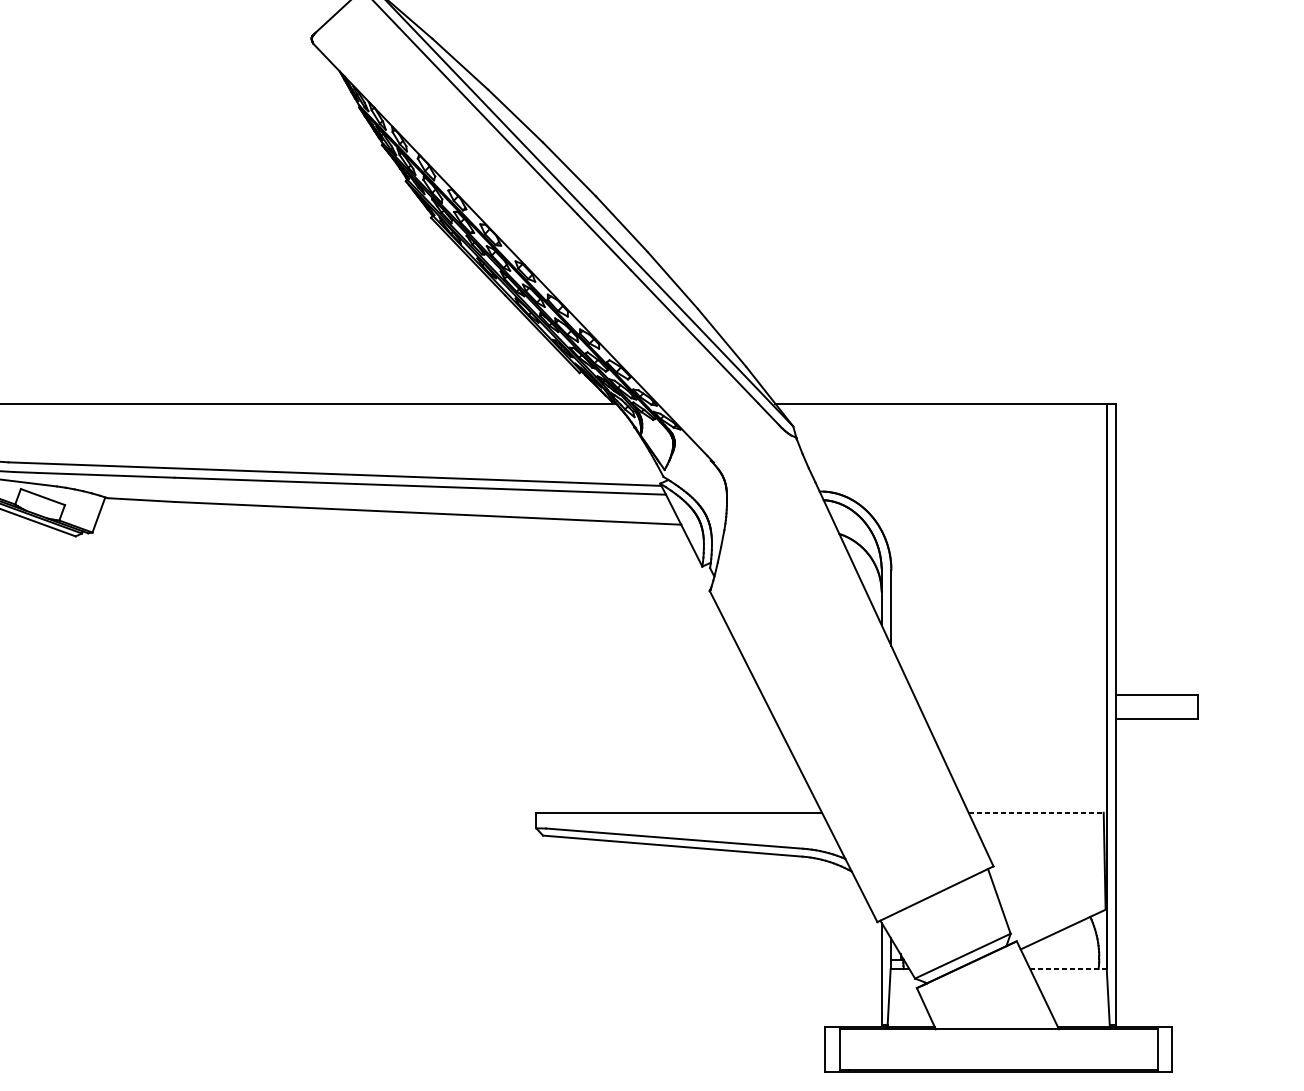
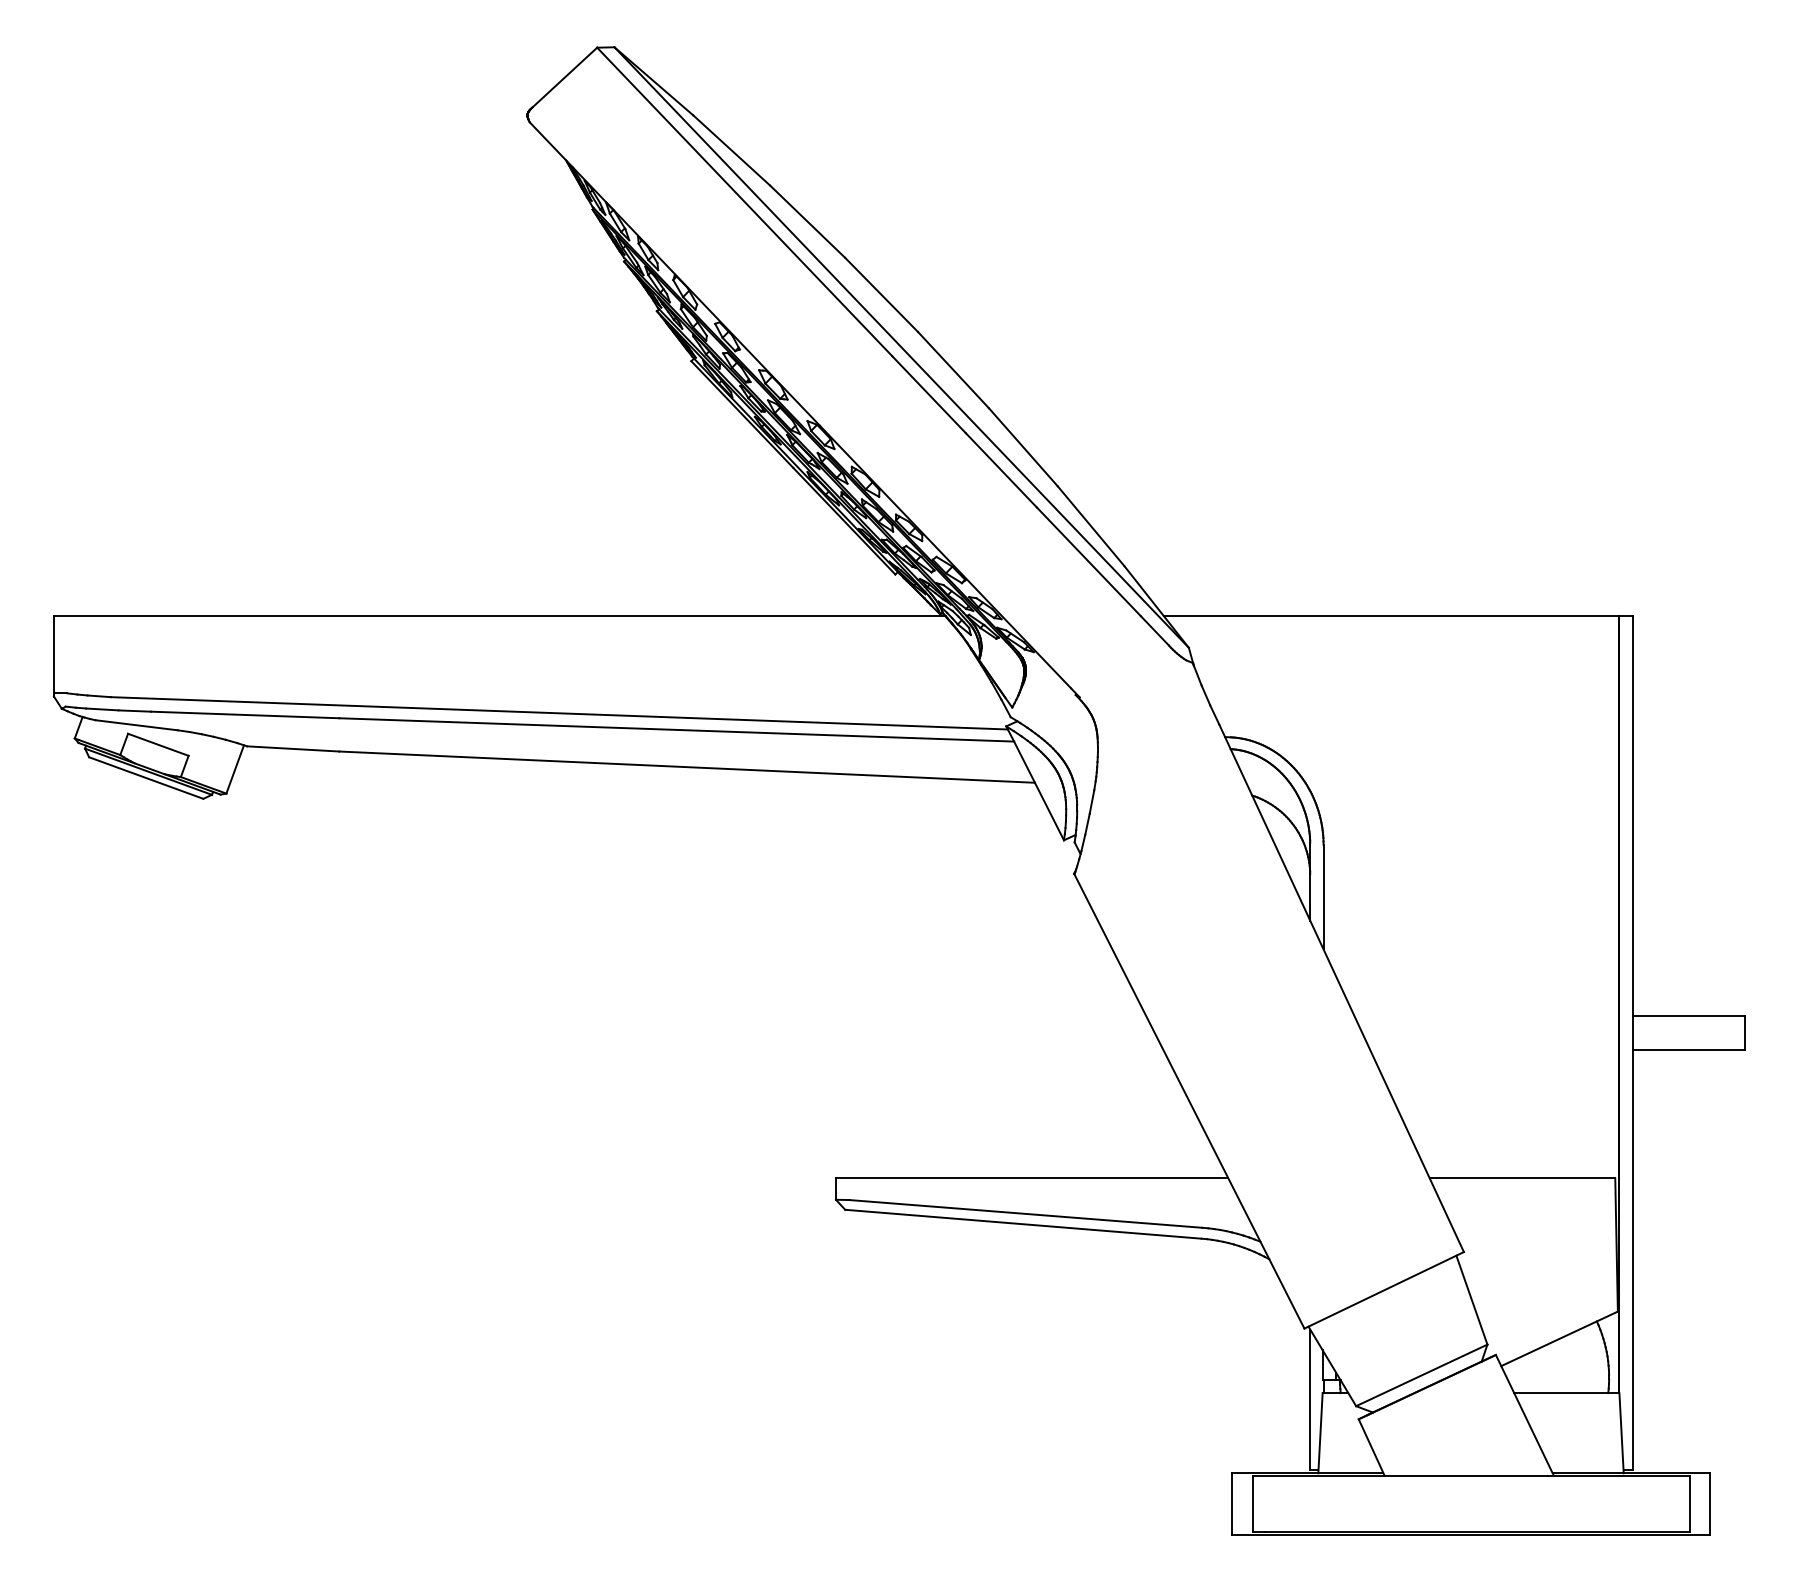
line: (1036, 812) -> (1522, 1178), dashed -> solid
line: (1068, 969) -> (1566, 1393), dashed -> solid

